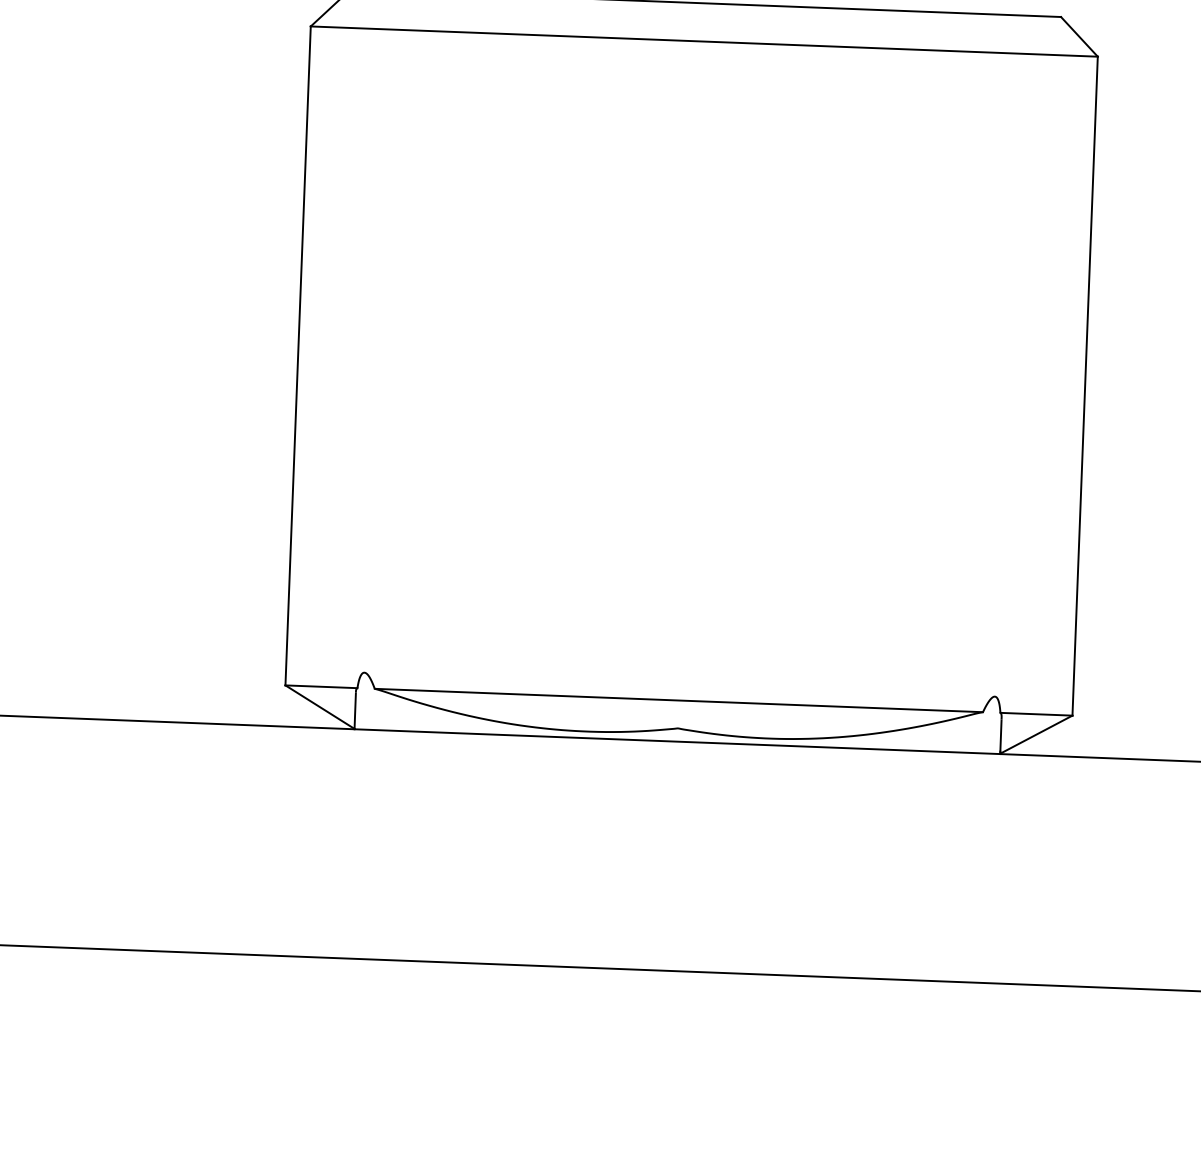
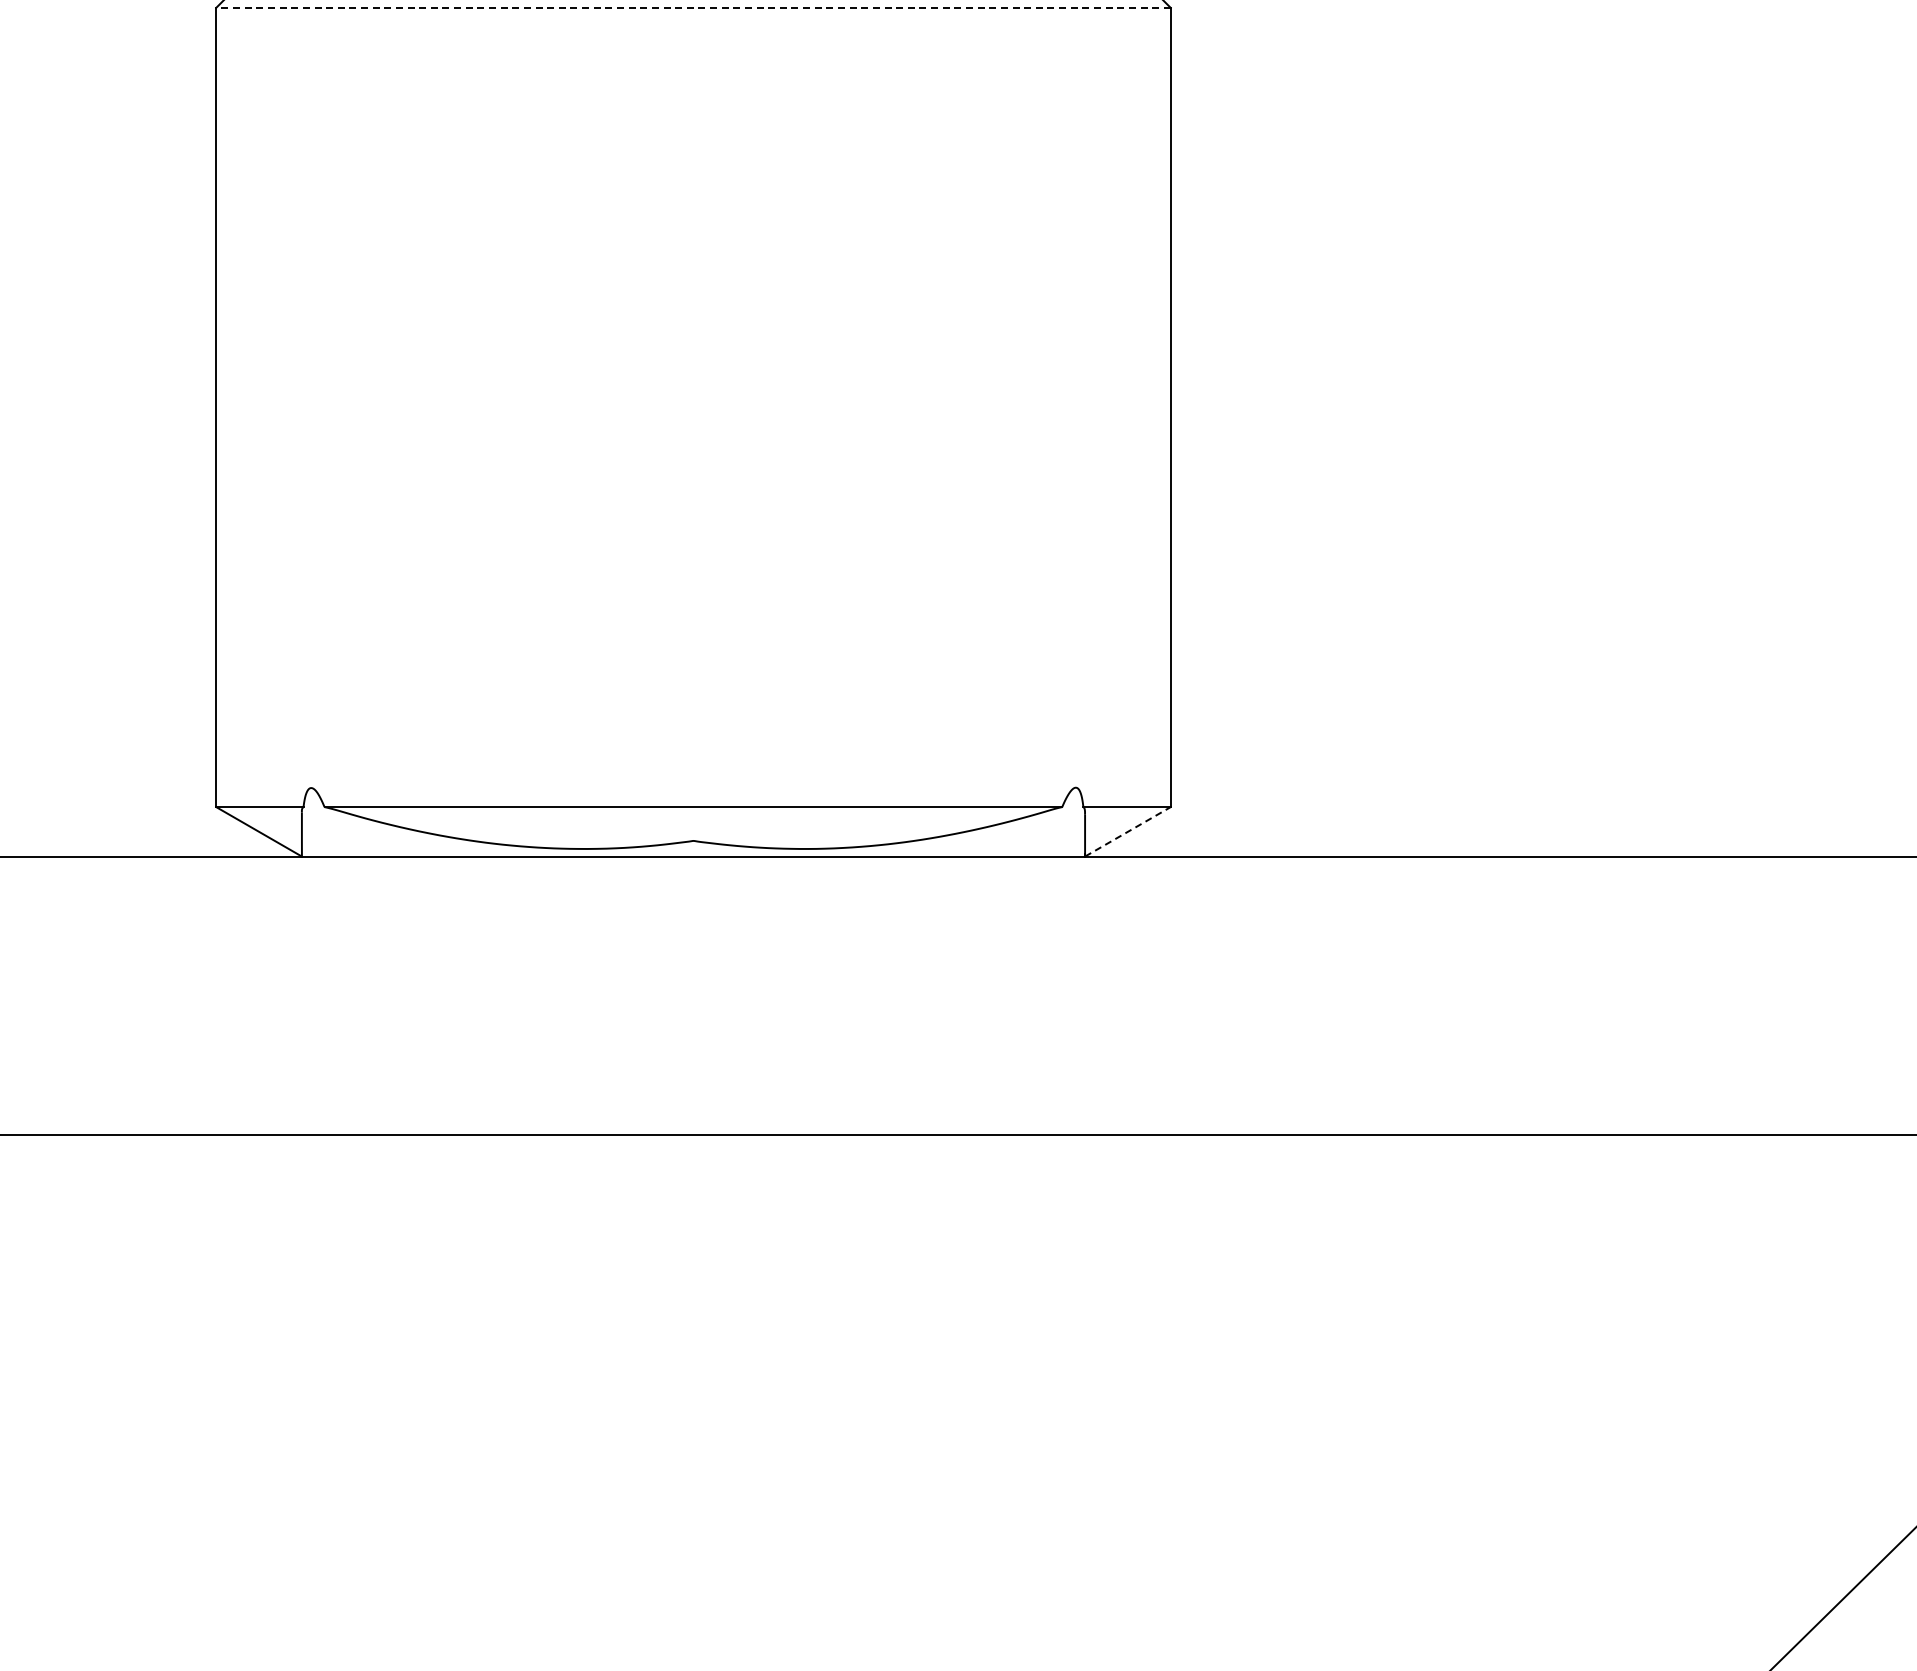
line: (704, 41) -> (693, 7), solid -> dashed
line: (1036, 734) -> (1128, 831), solid -> dashed

